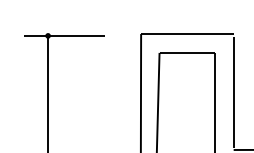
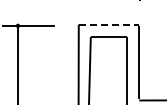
line: (188, 33) -> (109, 24), solid -> dashed

